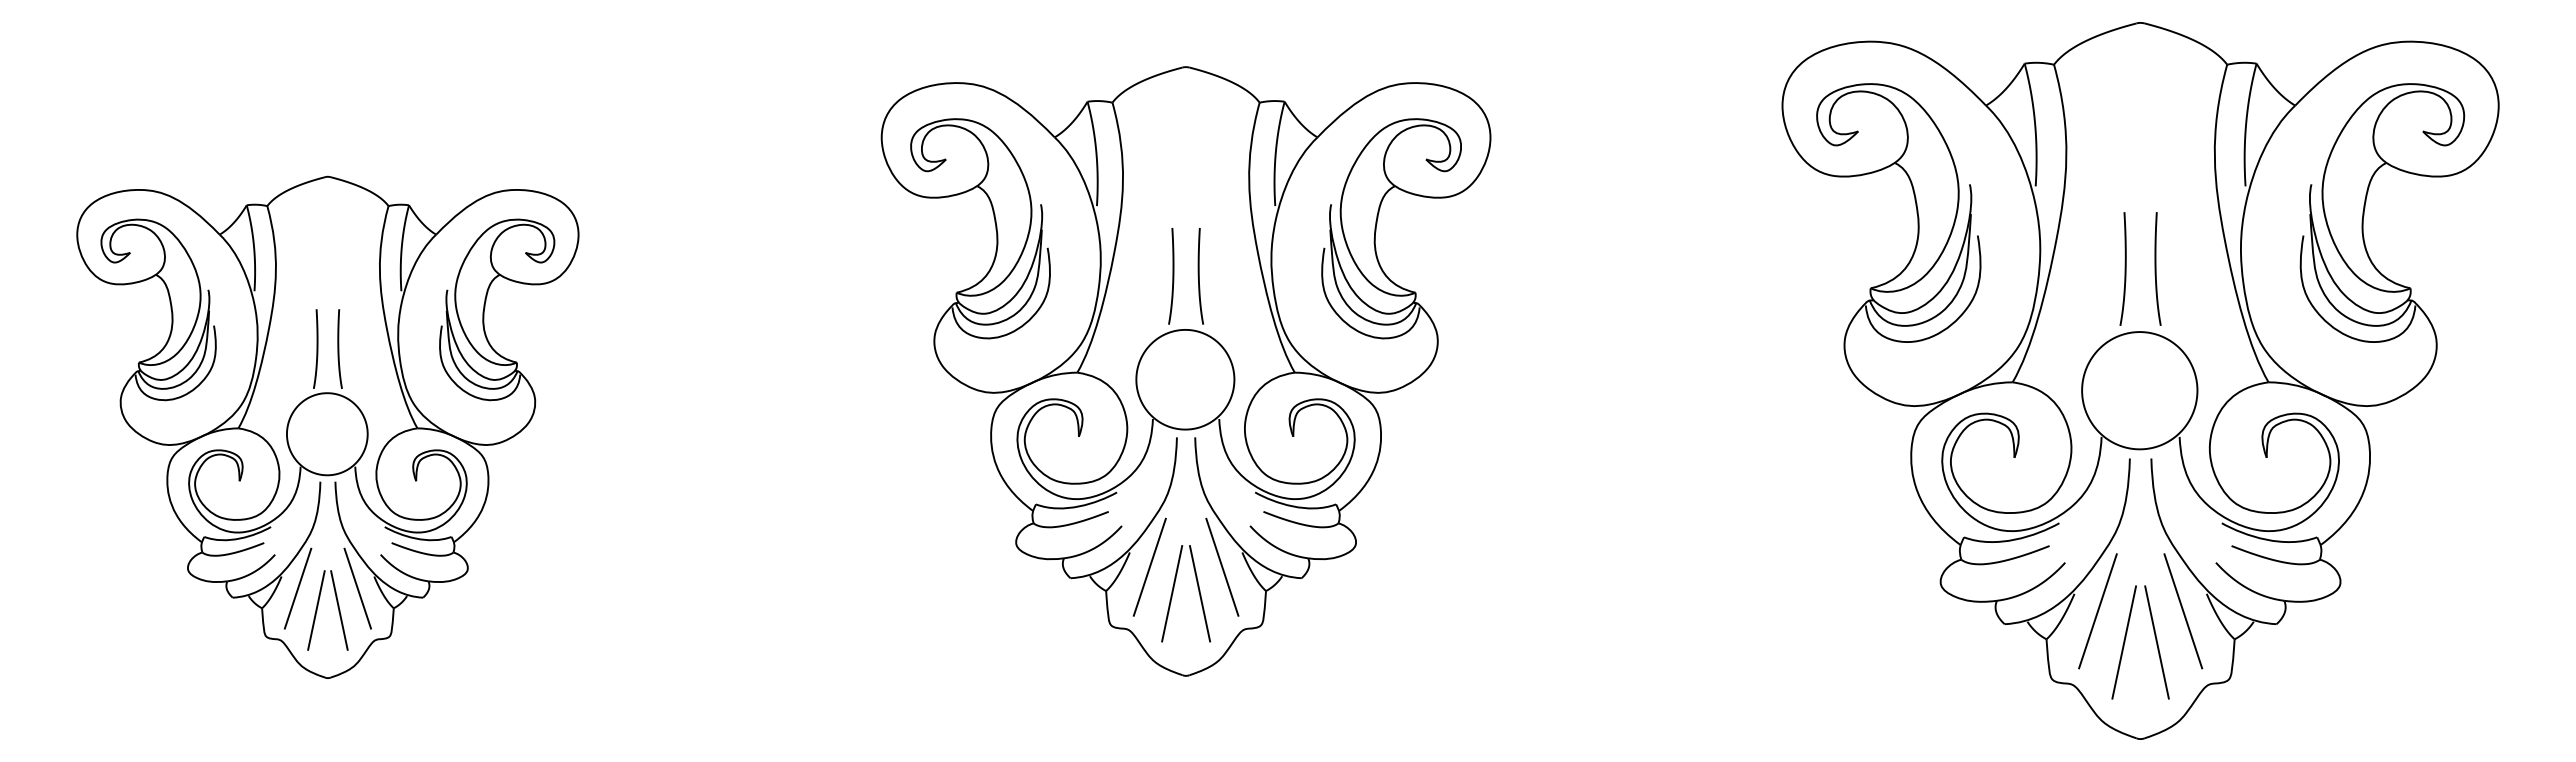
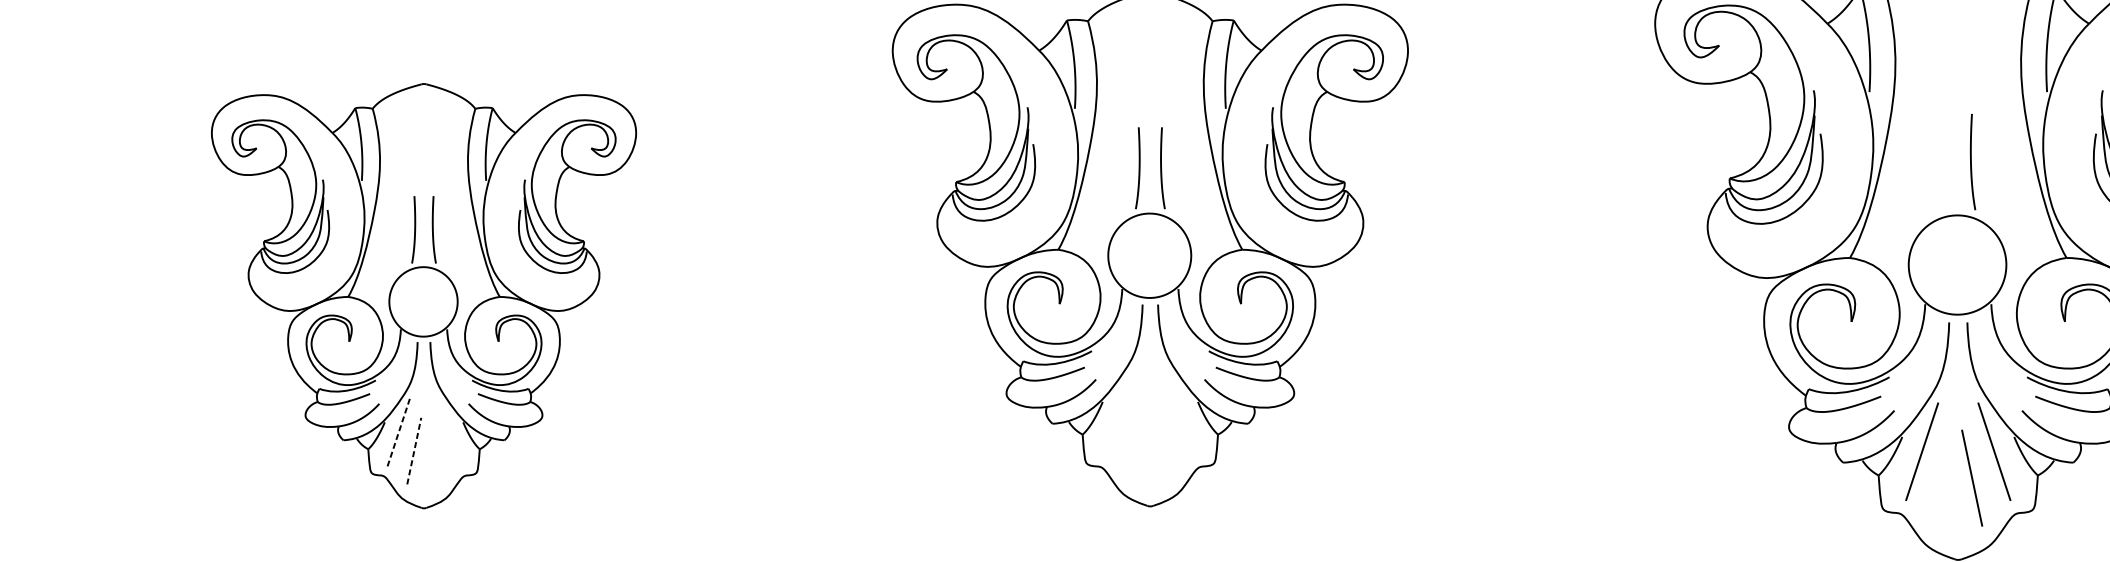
curve: (2124, 268) -> (1944, 161), removed
line: (1149, 566) -> (1119, 413), removed
line: (1222, 566) -> (1181, 413), removed
line: (298, 588) -> (399, 432), solid -> dashed
line: (357, 588) -> (449, 432), removed
line: (1172, 593) -> (1138, 436), removed
line: (1199, 593) -> (1161, 436), removed
line: (316, 610) -> (414, 451), solid -> dashed
line: (339, 610) -> (433, 451), removed
line: (2124, 642) -> (1944, 478), removed

